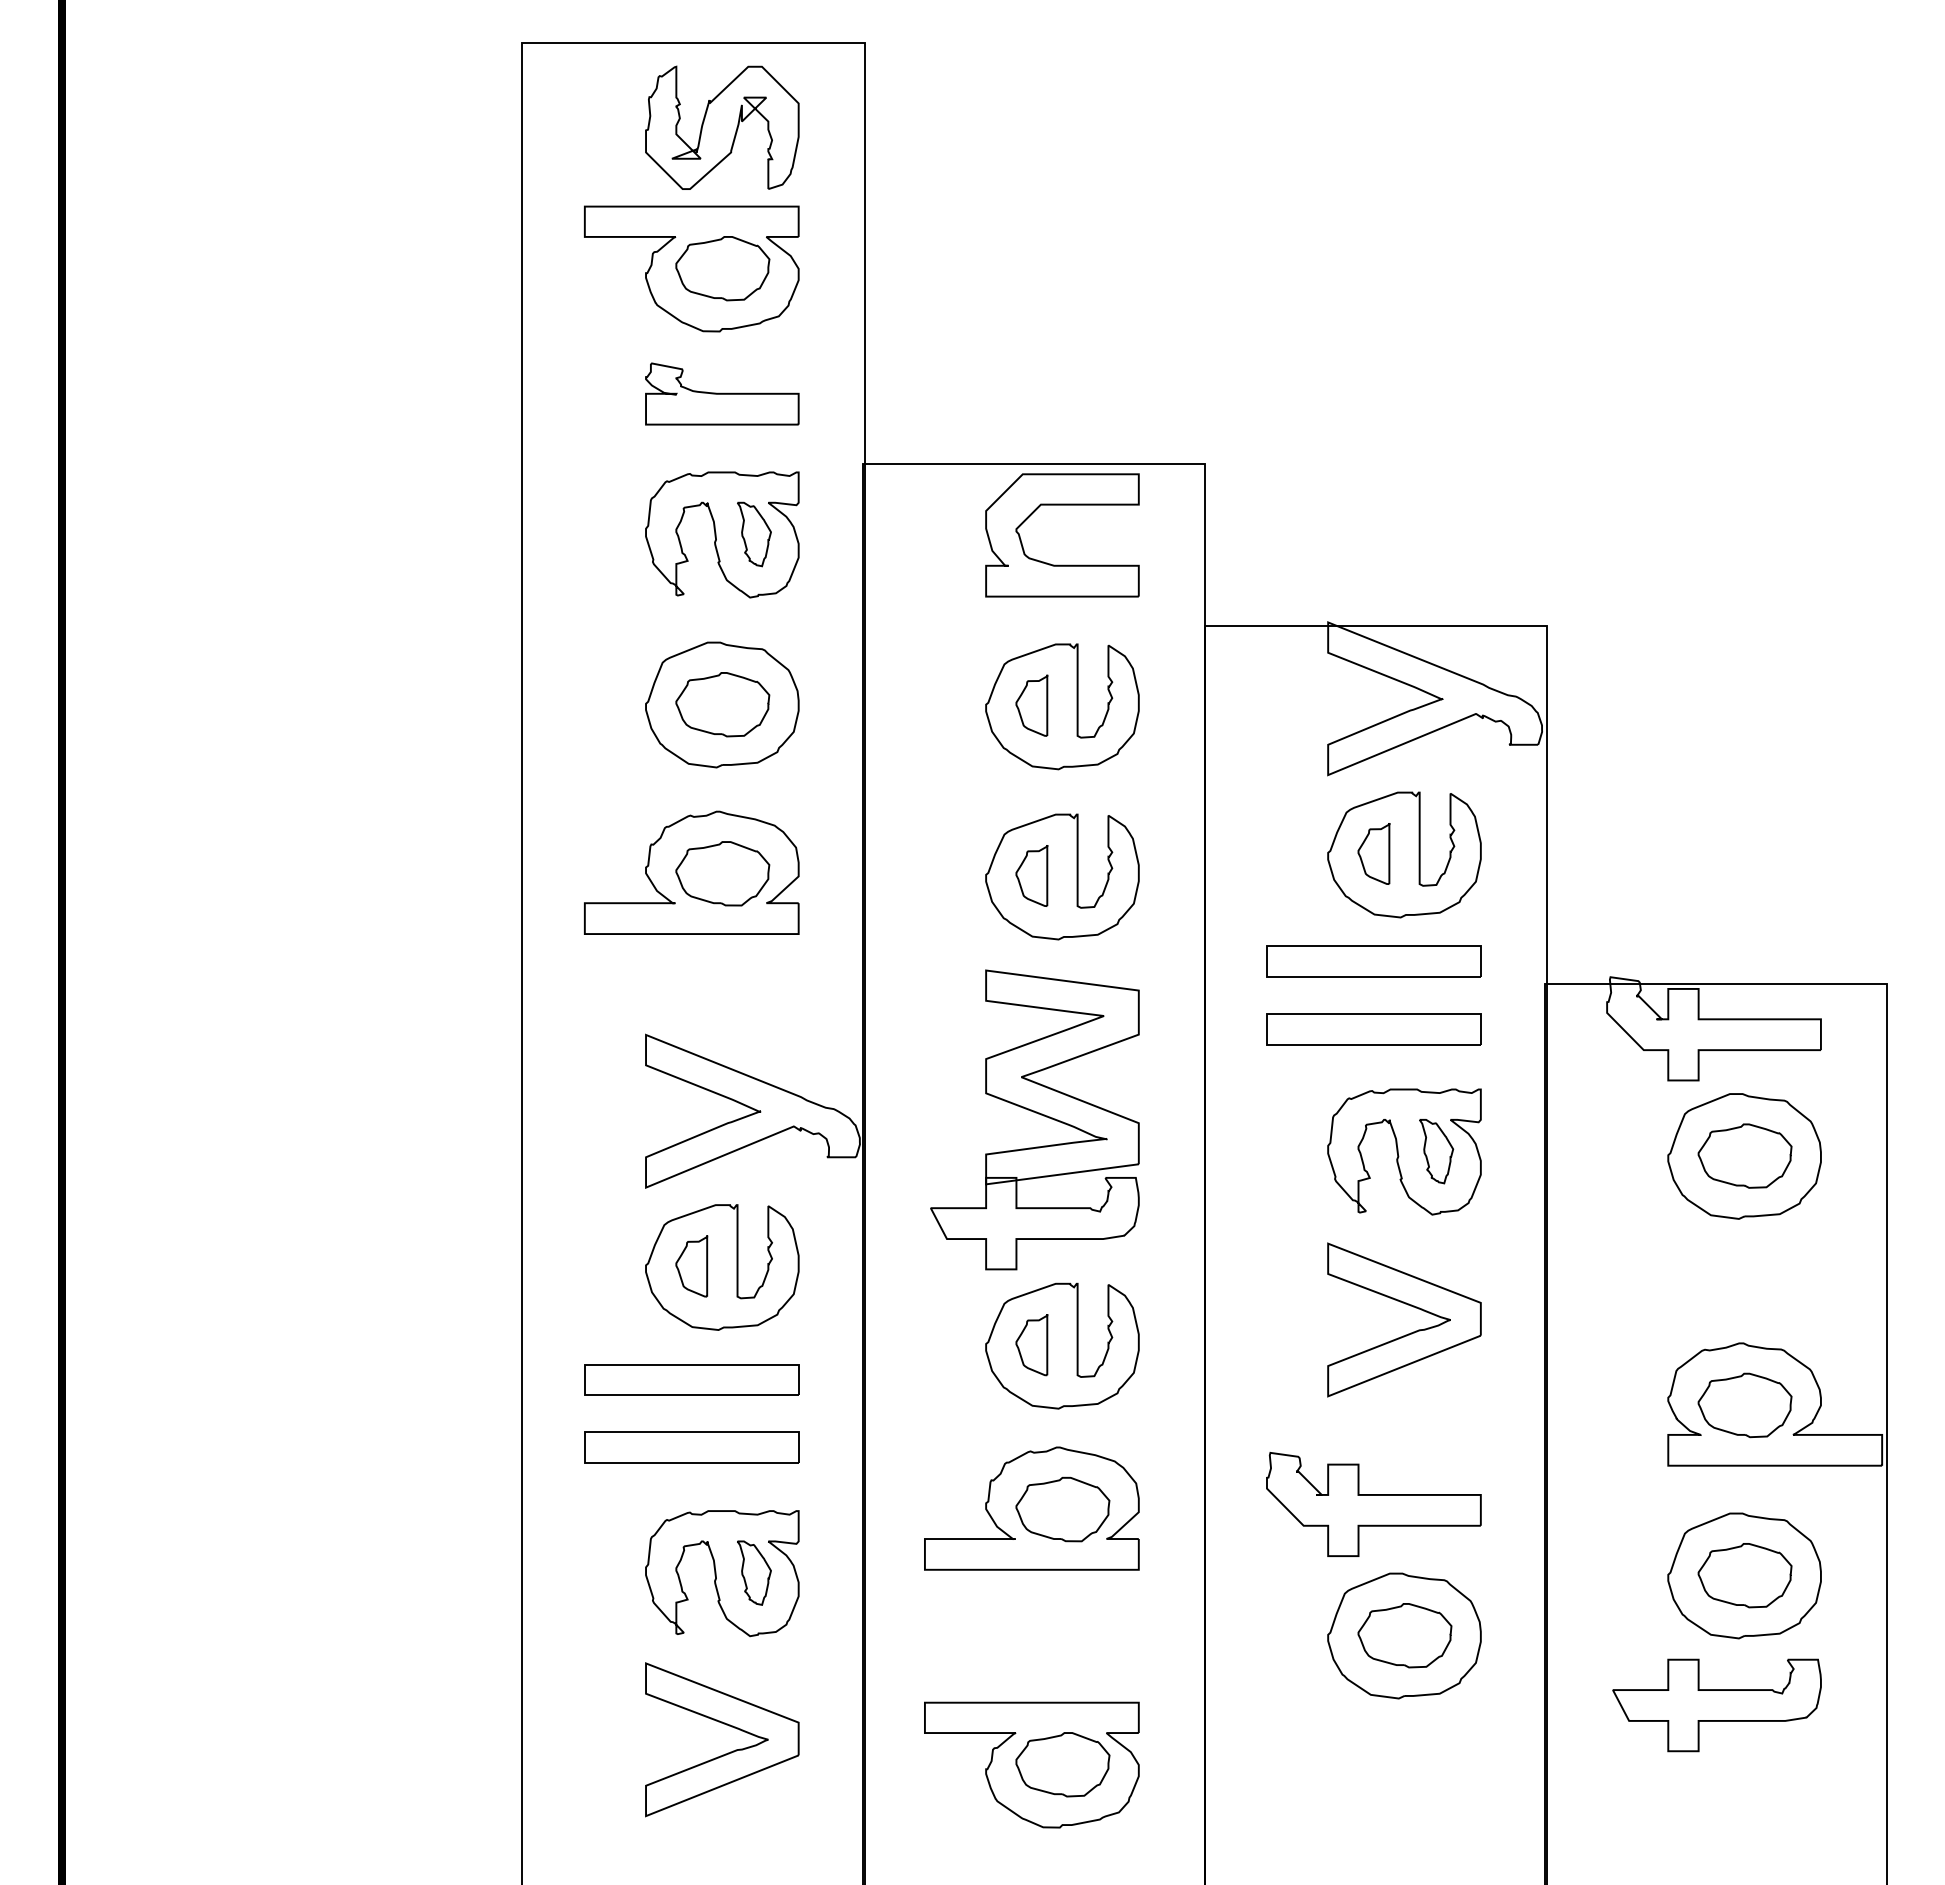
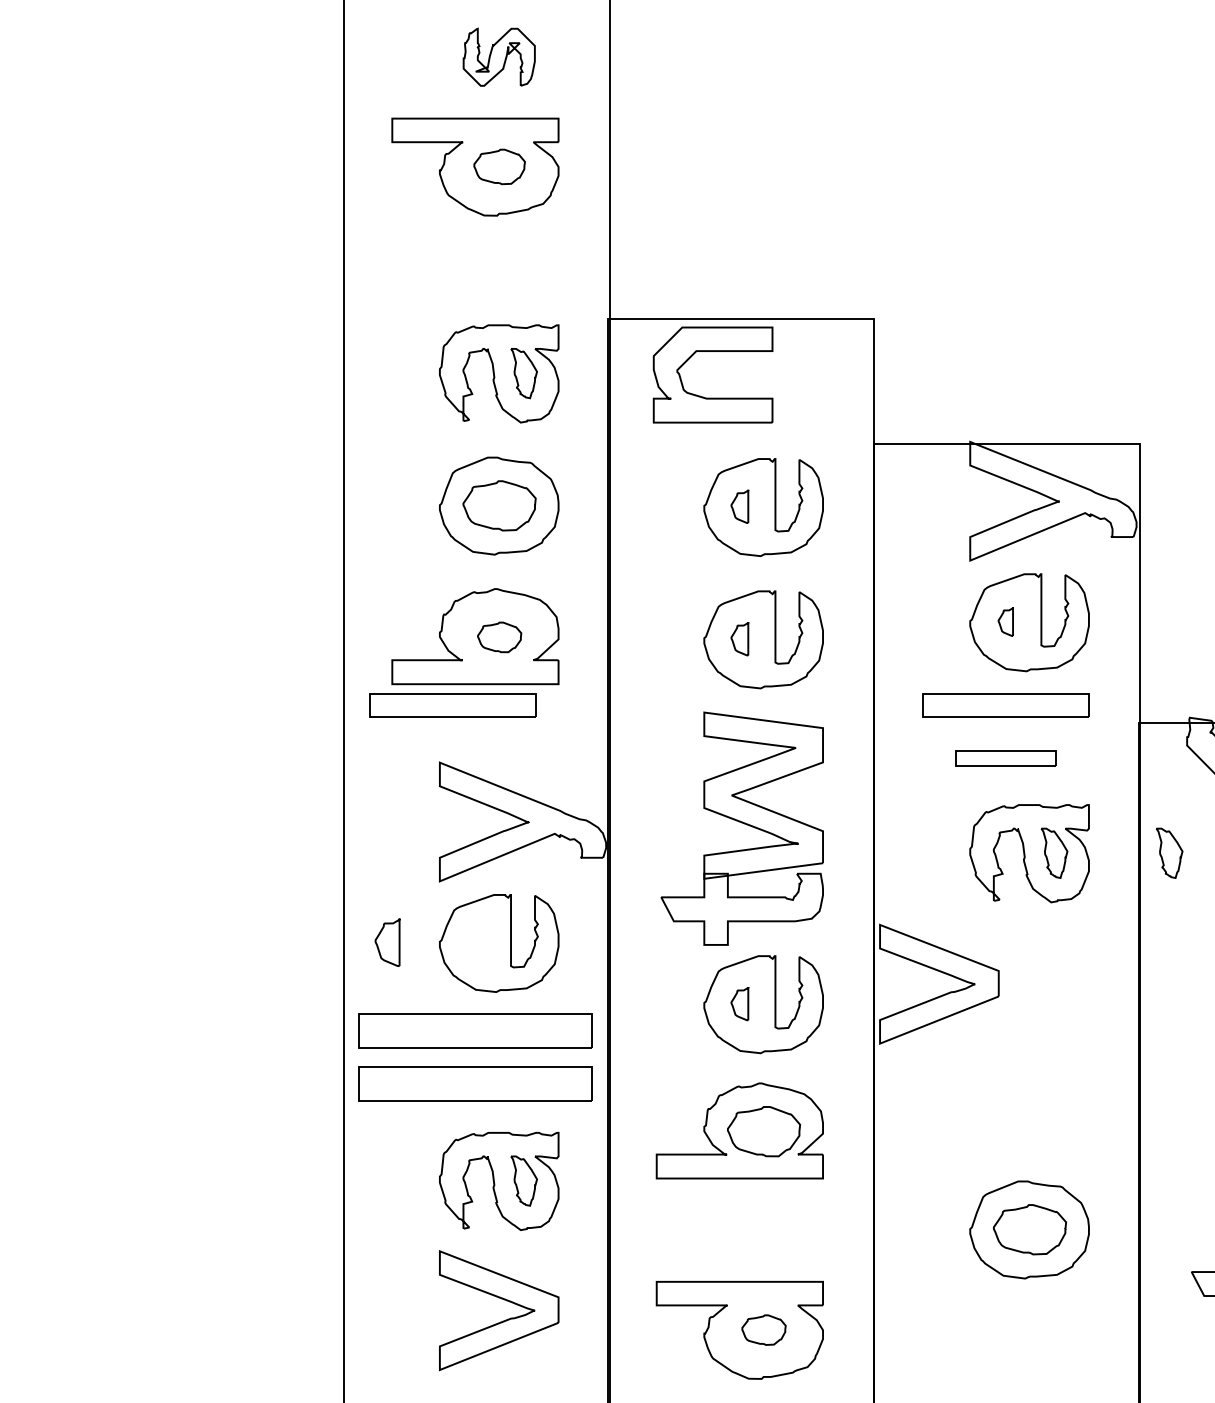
part: (722, 127) -> (499, 57), size x0.6
part: (722, 268) -> (499, 166), size x0.7
part: (722, 393) -> (499, 263), removed
part: (1062, 564) -> (713, 397), moved
part: (1031, 705) -> (739, 506), size x0.7
part: (1373, 853) -> (1005, 621), size x0.6
part: (722, 873) -> (499, 637), size x0.6
part: (1031, 875) -> (739, 638), size x0.7
part: (662, 961) -> (452, 705), added
part: (1373, 1029) -> (1005, 758), size x0.6
part: (1584, 1151) -> (1169, 853), added
part: (691, 1266) -> (387, 942), moved
part: (1410, 1306) -> (944, 973), moved
part: (1031, 1345) -> (739, 1004), size x0.7
part: (691, 1379) -> (475, 1030), size x1.4
part: (691, 1447) -> (475, 1083), size x1.4
part: (1373, 1504) -> (1005, 1127), removed
part: (1062, 1764) -> (763, 1329), size x0.6

